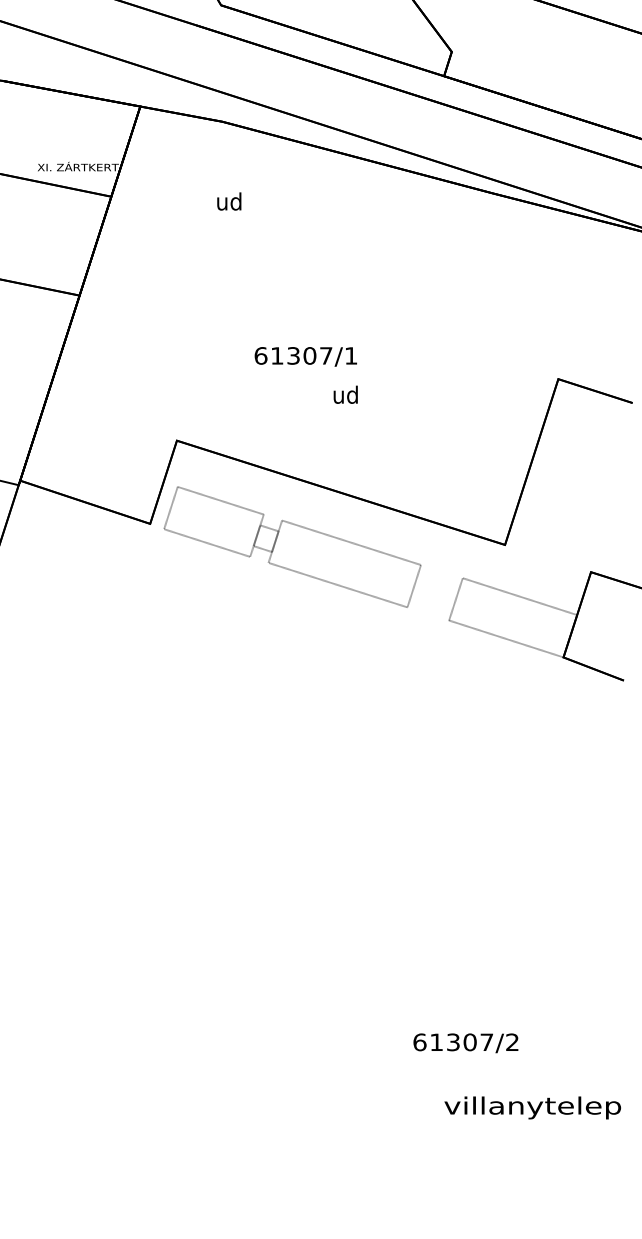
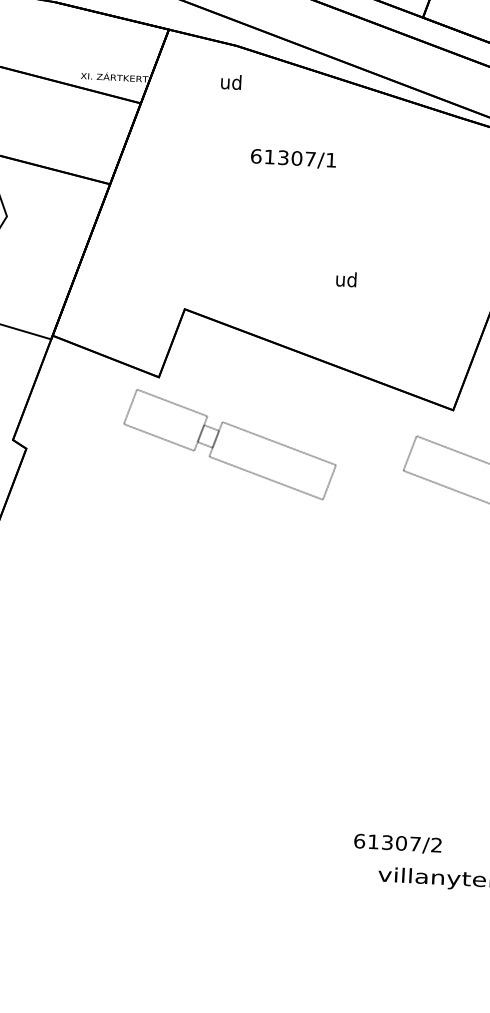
text: (229, 201) -> (231, 82), moved
text: (305, 356) -> (293, 158), moved
text: (345, 394) -> (346, 279), moved
part: (292, 546) -> (229, 444), moved
text: (465, 1043) -> (397, 844), moved

